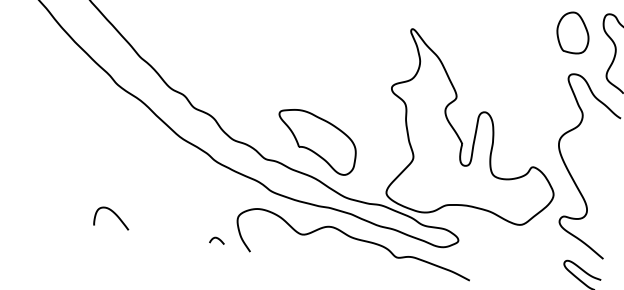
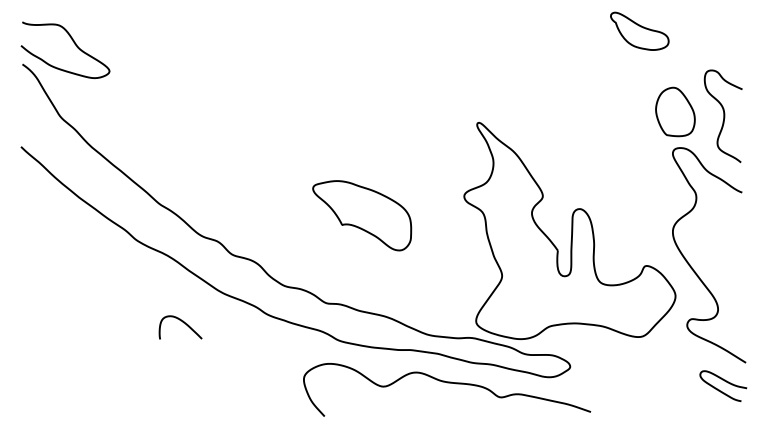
part: (573, 32) -> (675, 111), moved
part: (316, 141) -> (362, 215), moved
curve: (115, 215) -> (183, 323), moved
curve: (218, 239) -> (284, 407), removed

